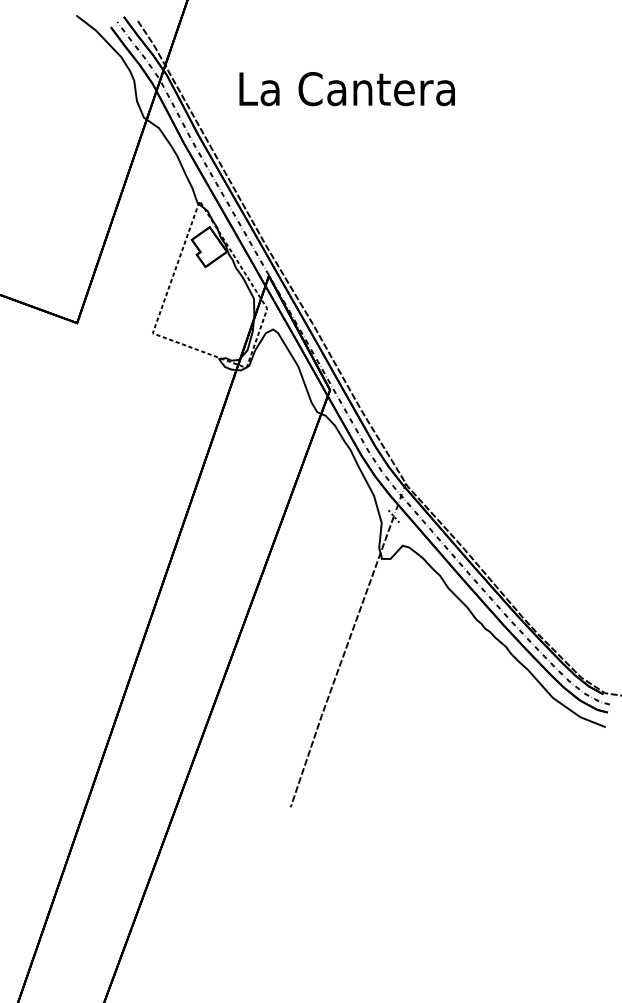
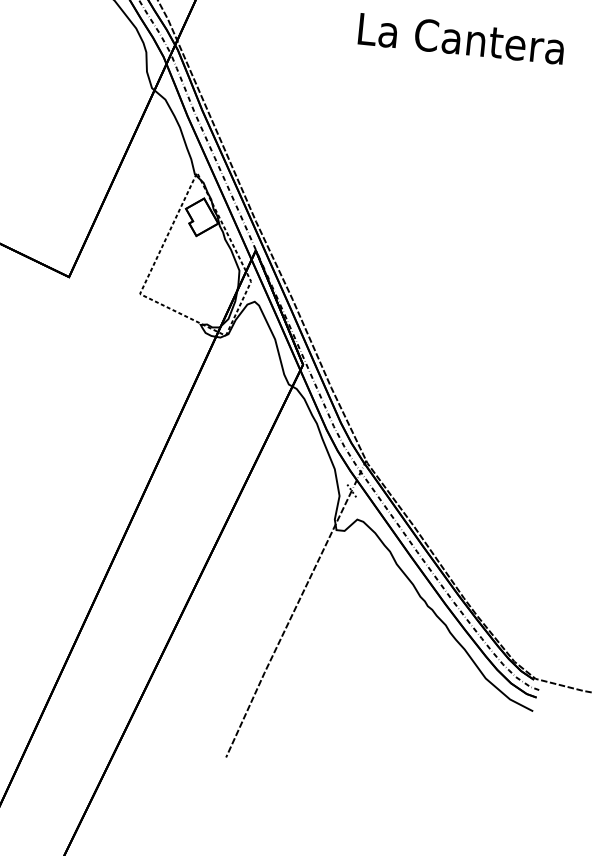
text: (346, 89) -> (460, 39), moved

